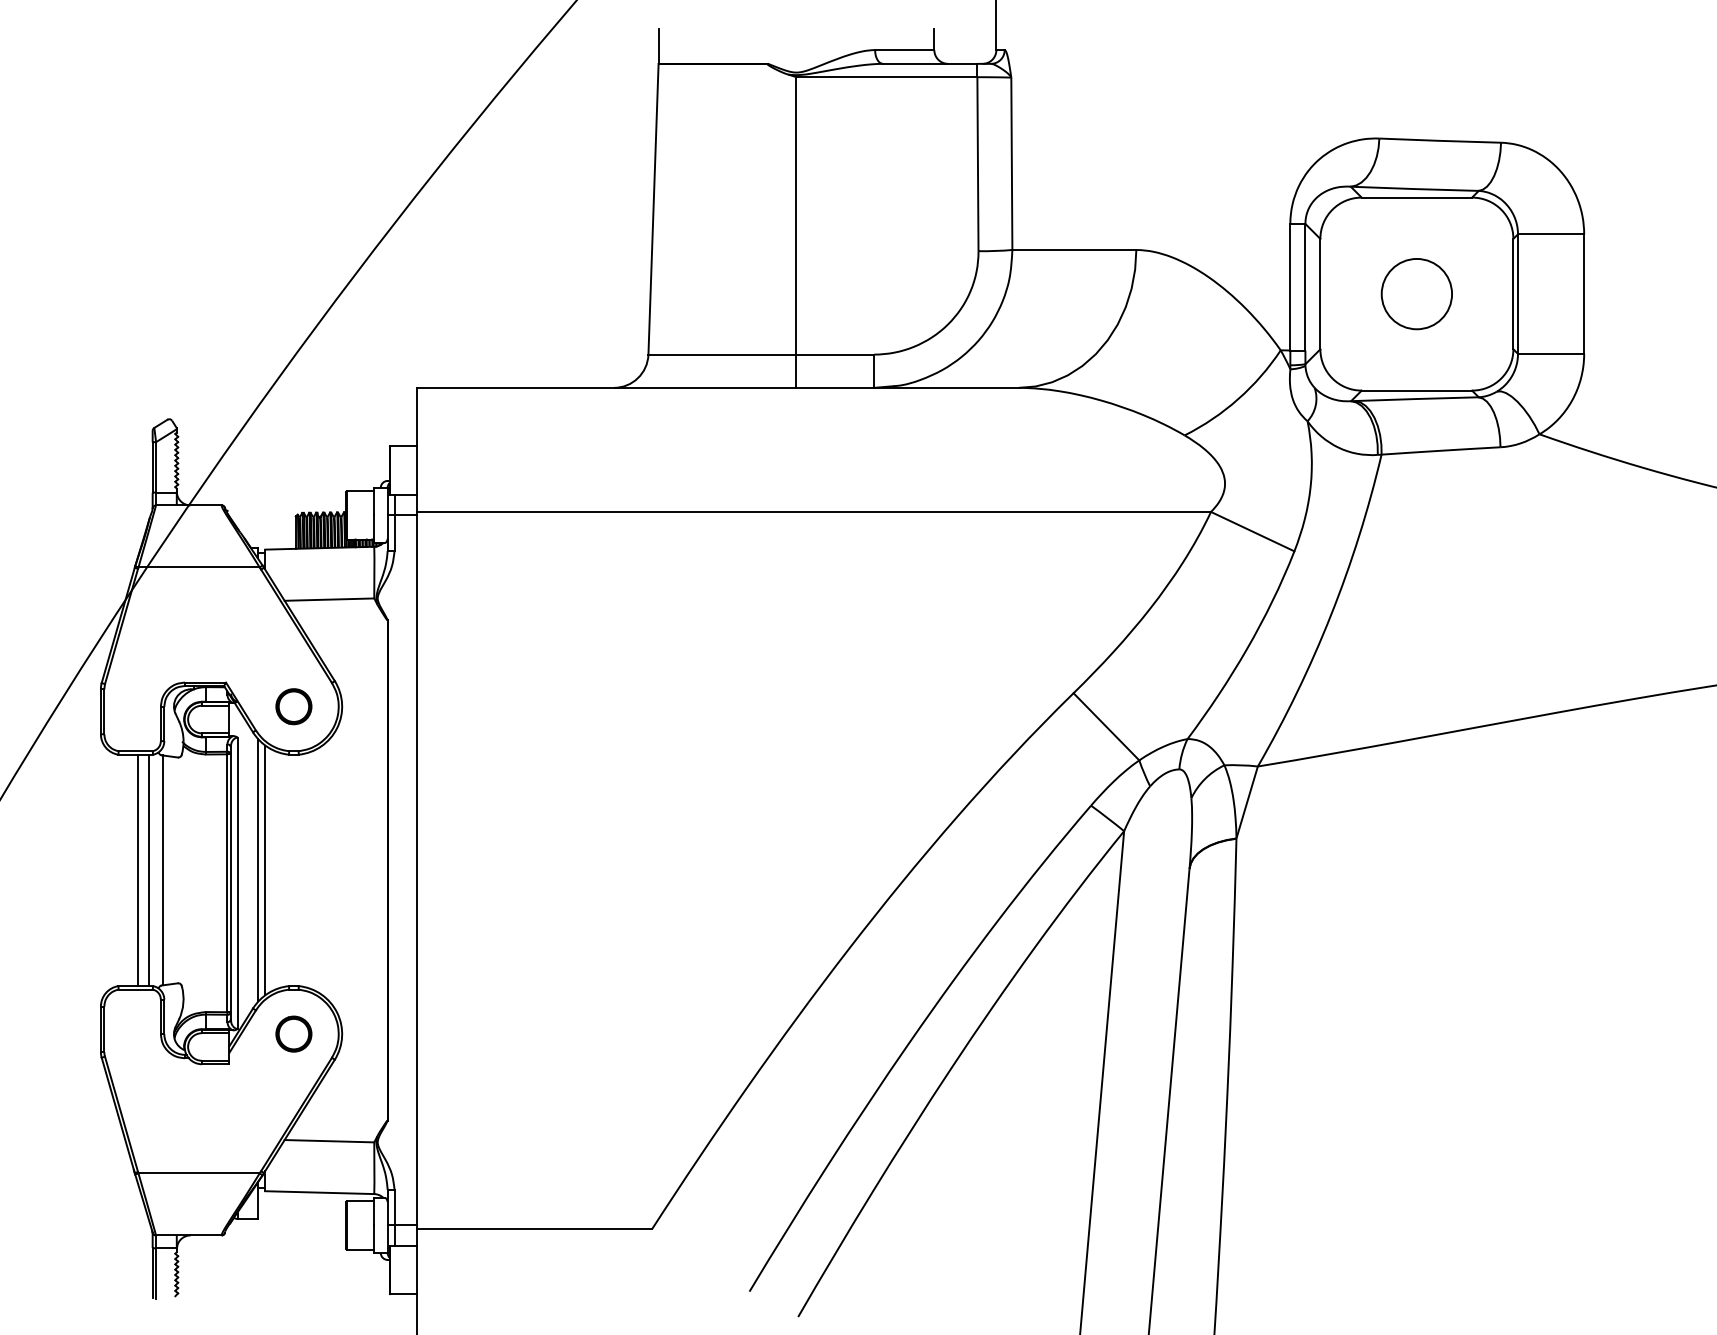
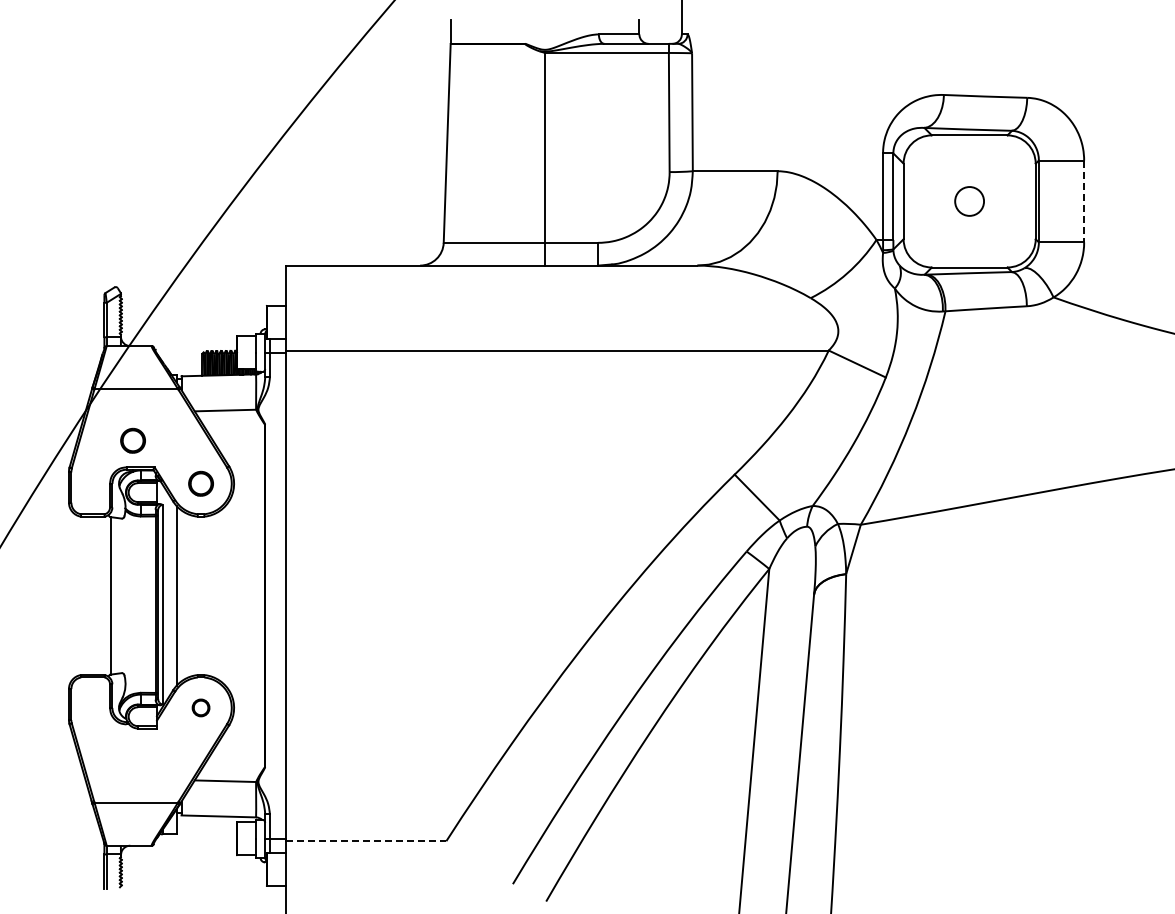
circle: (1416, 294) -> (969, 201), size x0.6
line: (1584, 294) -> (1084, 201), solid -> dashed
part: (193, 643) -> (132, 440), added
line: (138, 869) -> (94, 595), removed
line: (149, 869) -> (102, 595), removed
line: (265, 869) -> (181, 595), removed
circle: (293, 1033) -> (200, 707), size x0.7
line: (535, 1229) -> (366, 841), solid -> dashed

